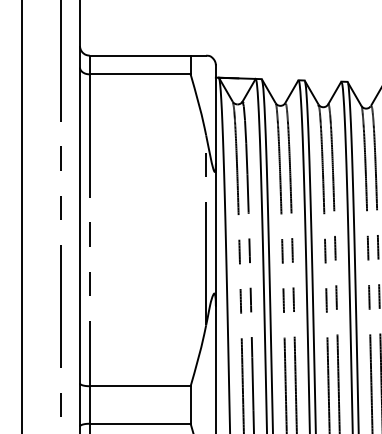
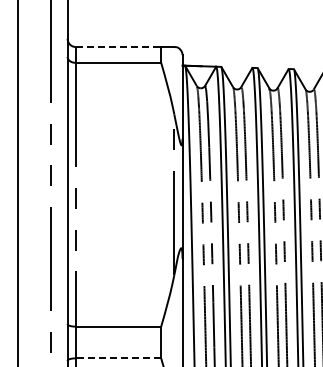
line: (140, 56) -> (118, 47), solid -> dashed
line: (140, 423) -> (118, 358), solid -> dashed

